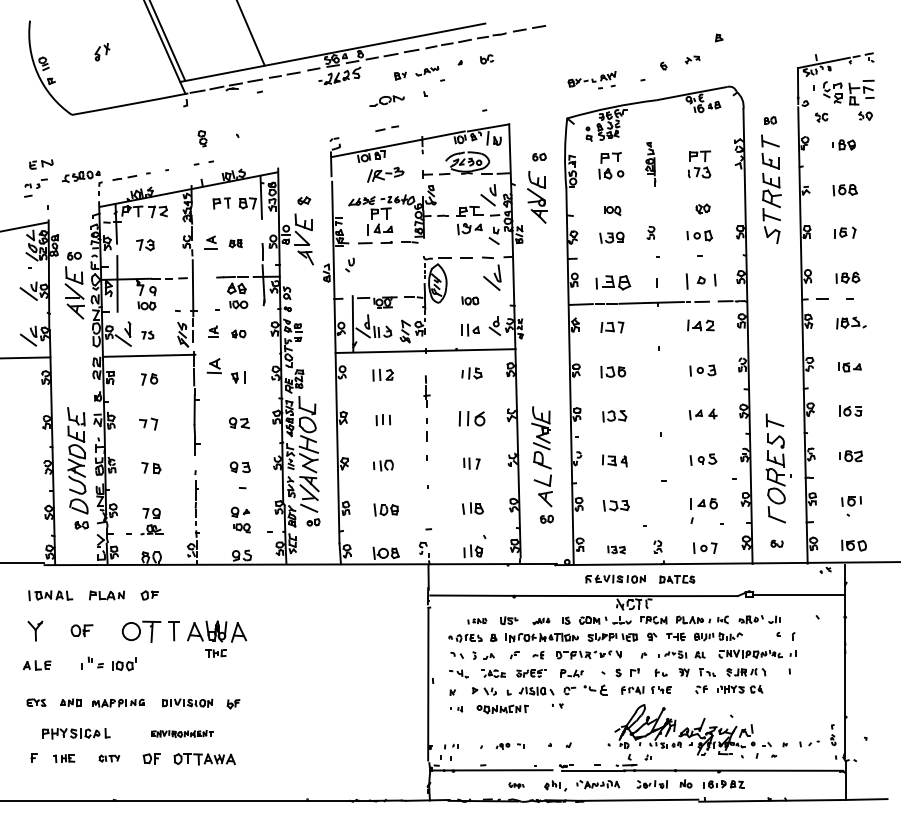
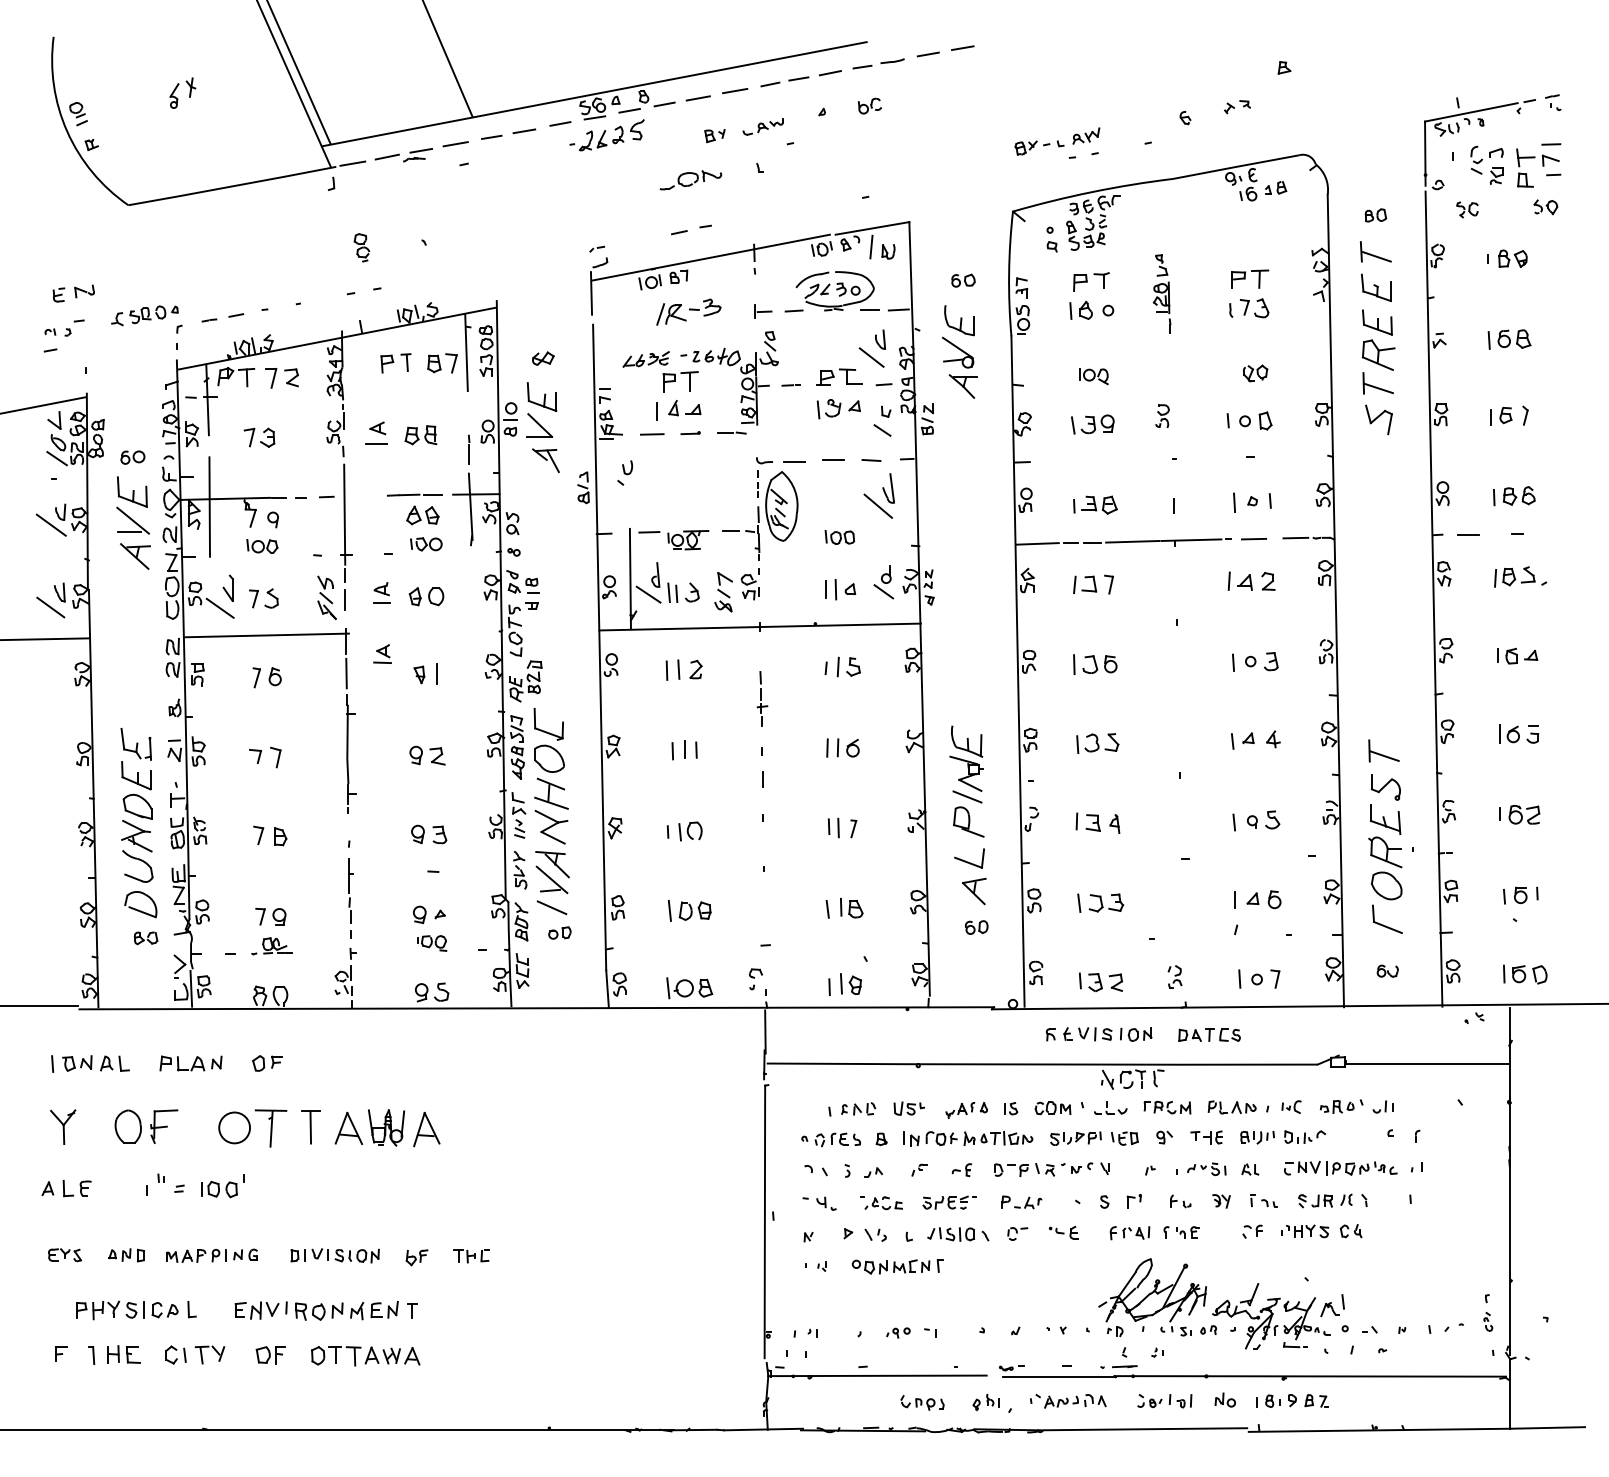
part: (235, 243) -> (420, 434), size x1.43
part: (701, 281) -> (1252, 502), size x0.71
part: (613, 282) -> (1095, 504), size x0.71
part: (238, 333) -> (425, 595), size x1.43
part: (147, 335) -> (263, 599), size x1.43
part: (213, 366) -> (381, 654), size x0.71
part: (471, 418) -> (842, 747), size x0.71
part: (616, 549) -> (1100, 981), size x1.43
part: (477, 620) -> (852, 1108), size x1.43
part: (541, 621) -> (967, 1109), size x1.43
part: (81, 630) -> (145, 1126), size x1.67
part: (215, 653) -> (470, 1256), moved
part: (595, 690) -> (1063, 1233), size x0.71
part: (557, 705) -> (1056, 1329), moved
part: (182, 733) -> (325, 1310), size x1.67
part: (64, 758) -> (115, 1354), size x1.43
part: (109, 758) -> (195, 1354), size x1.67
part: (516, 785) -> (922, 1402), size x1.67

